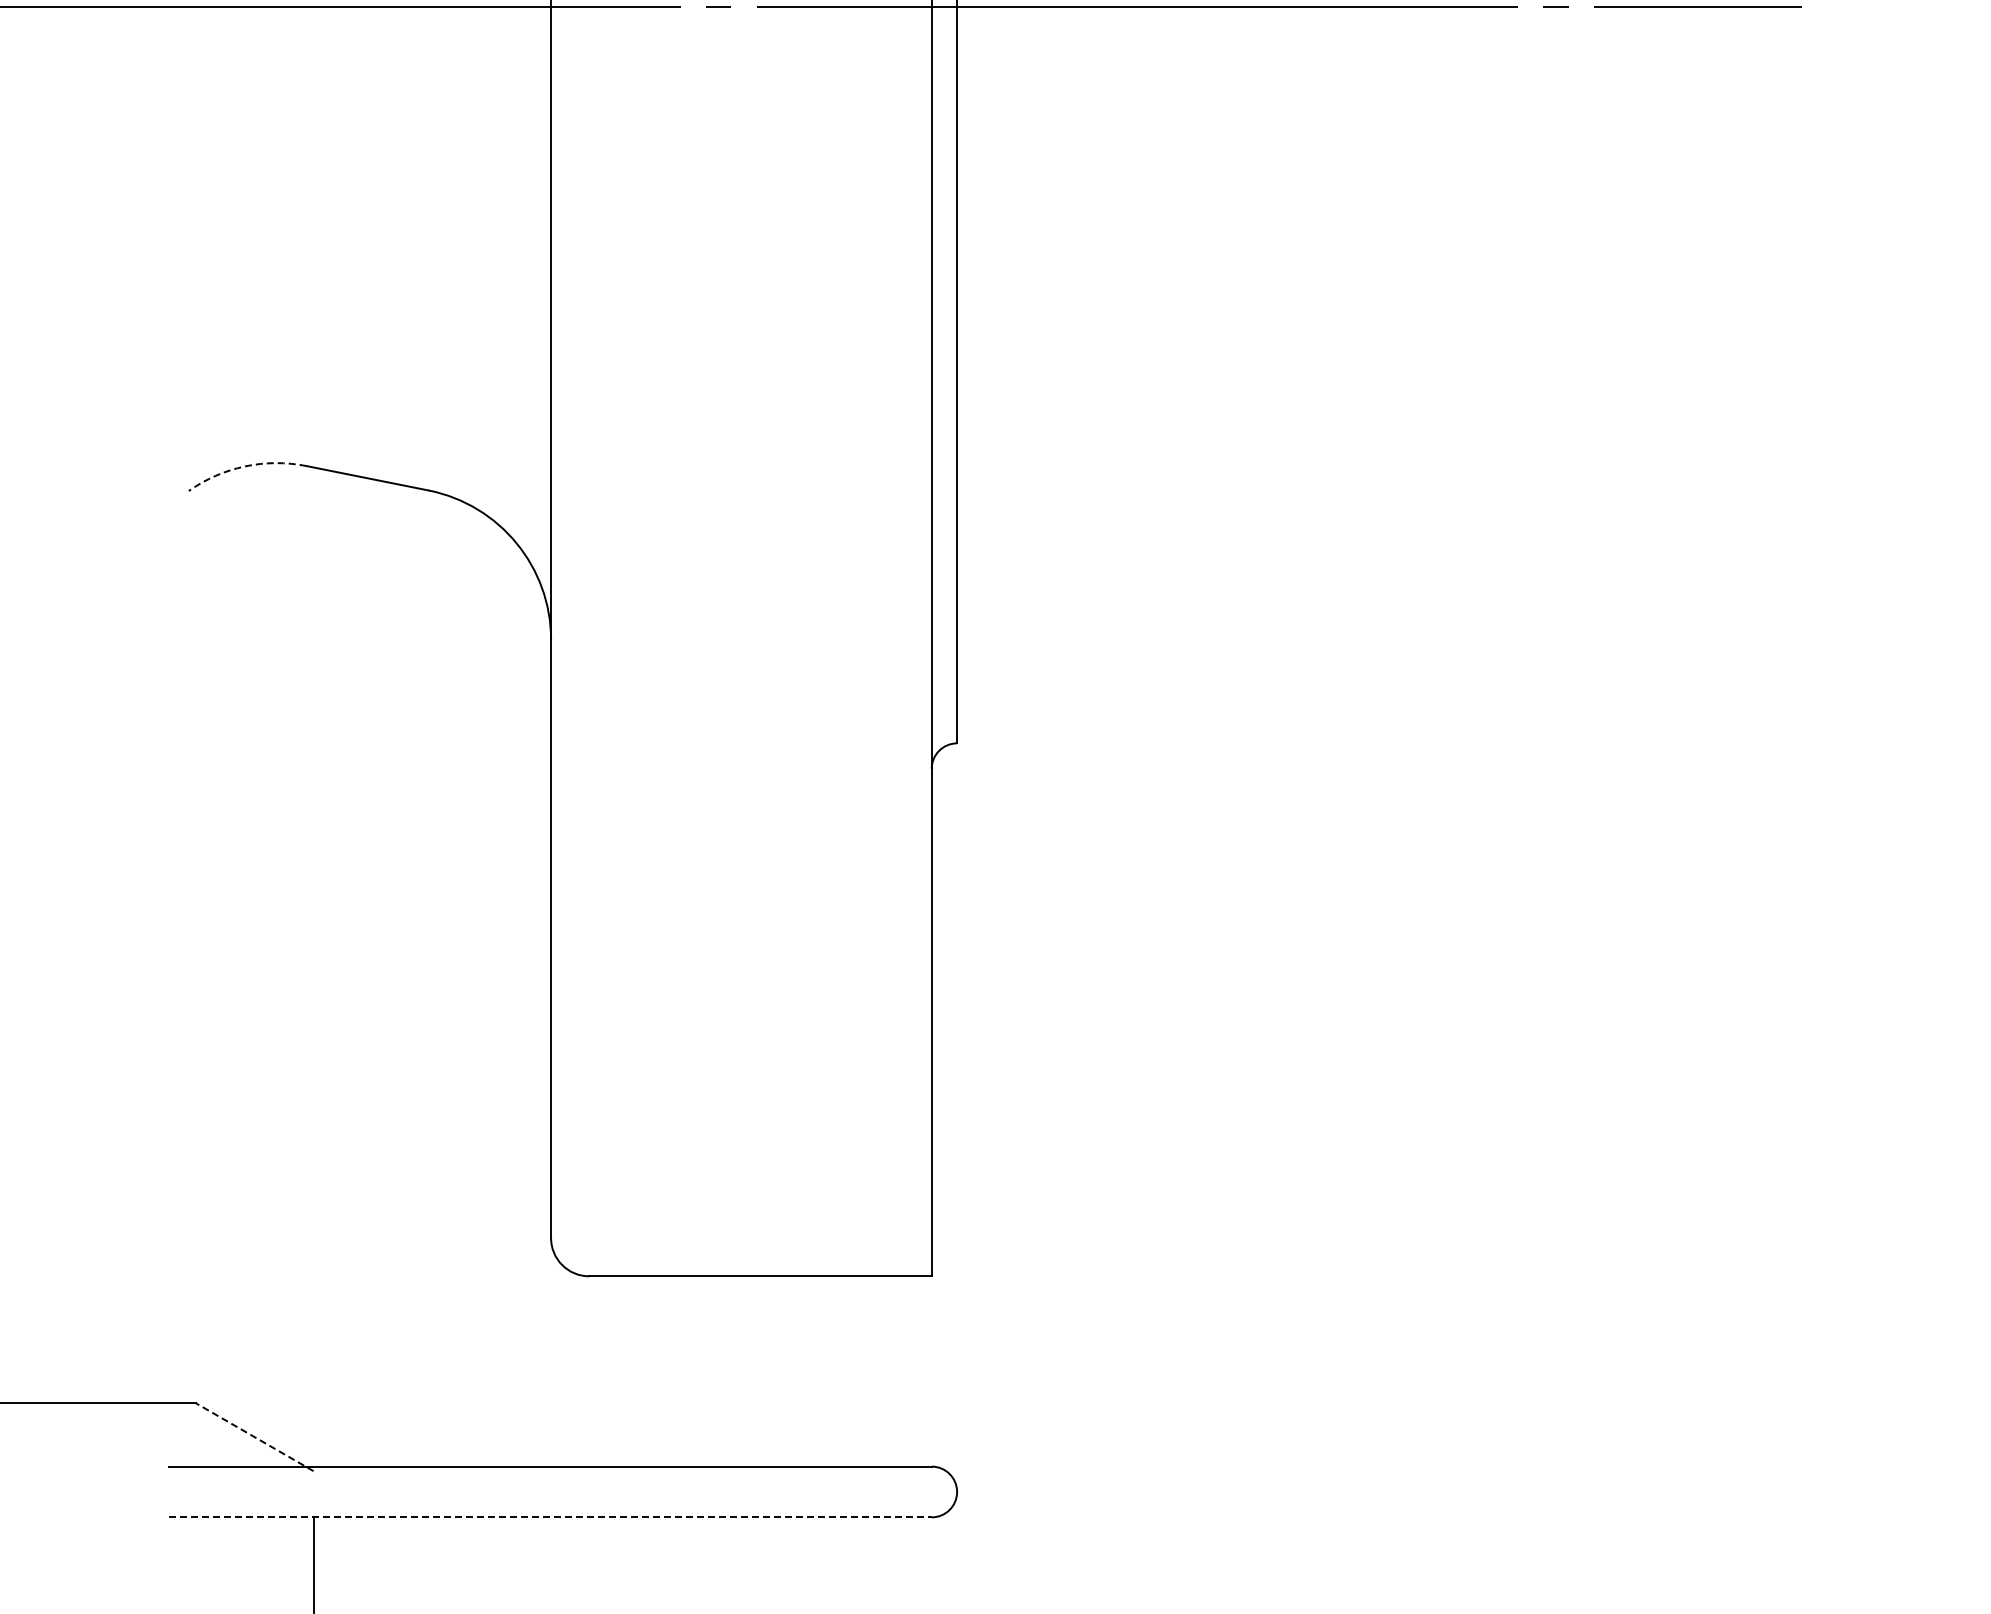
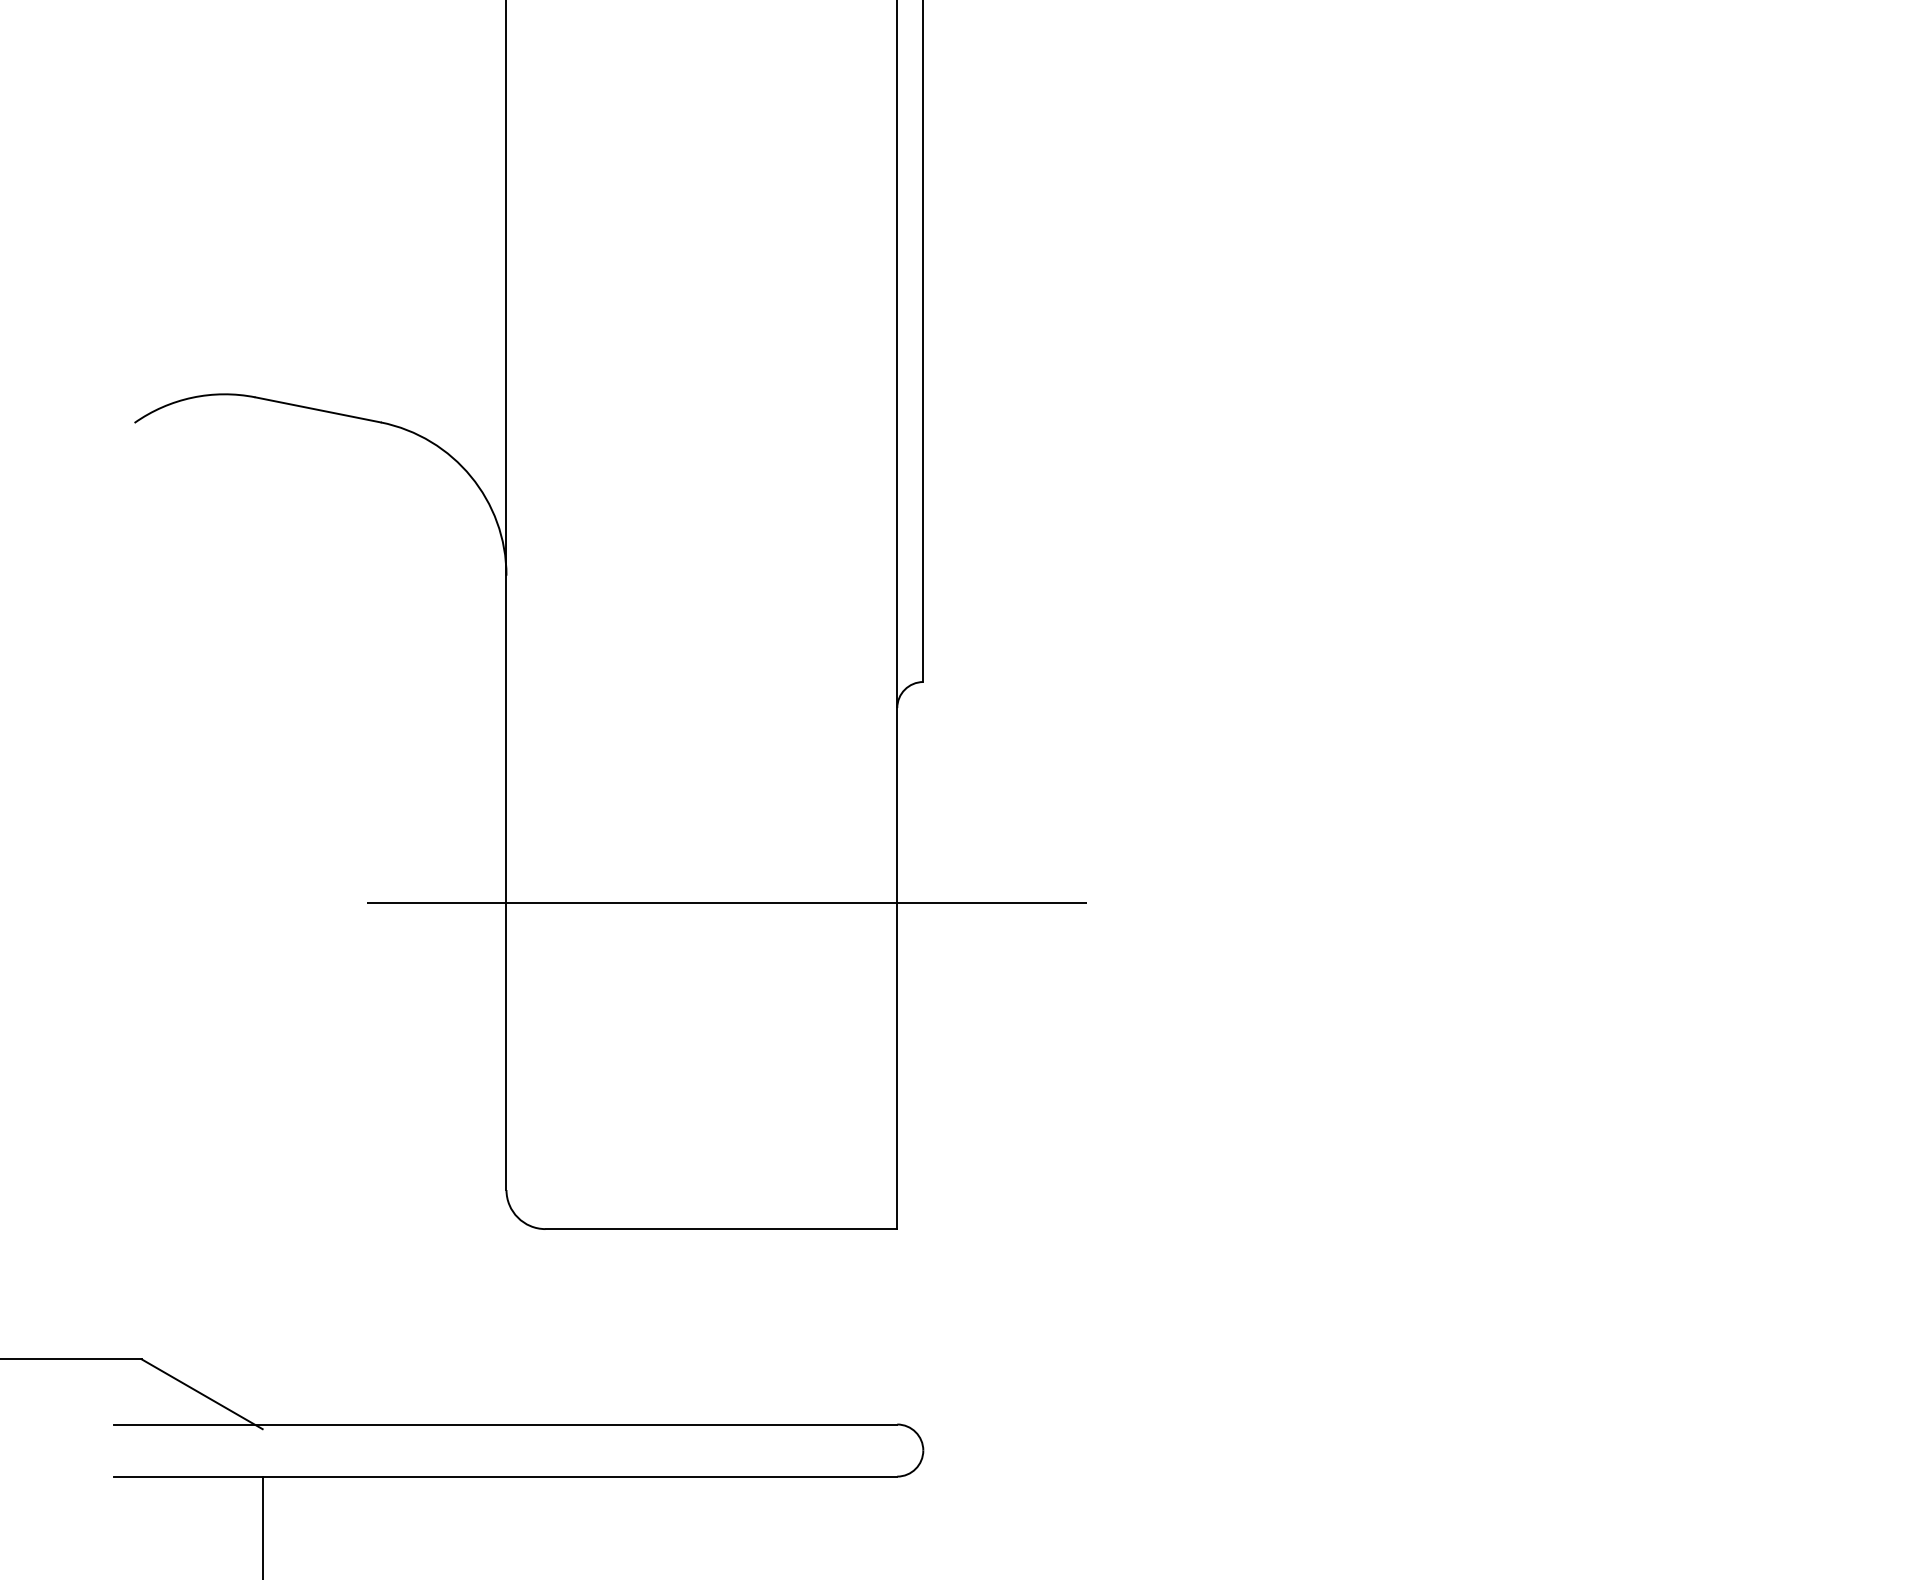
arc: (245, 466) -> (192, 397), dashed -> solid
line: (765, 959) -> (726, 903), added
line: (254, 1437) -> (202, 1394), dashed -> solid
line: (551, 1517) -> (506, 1476), dashed -> solid

